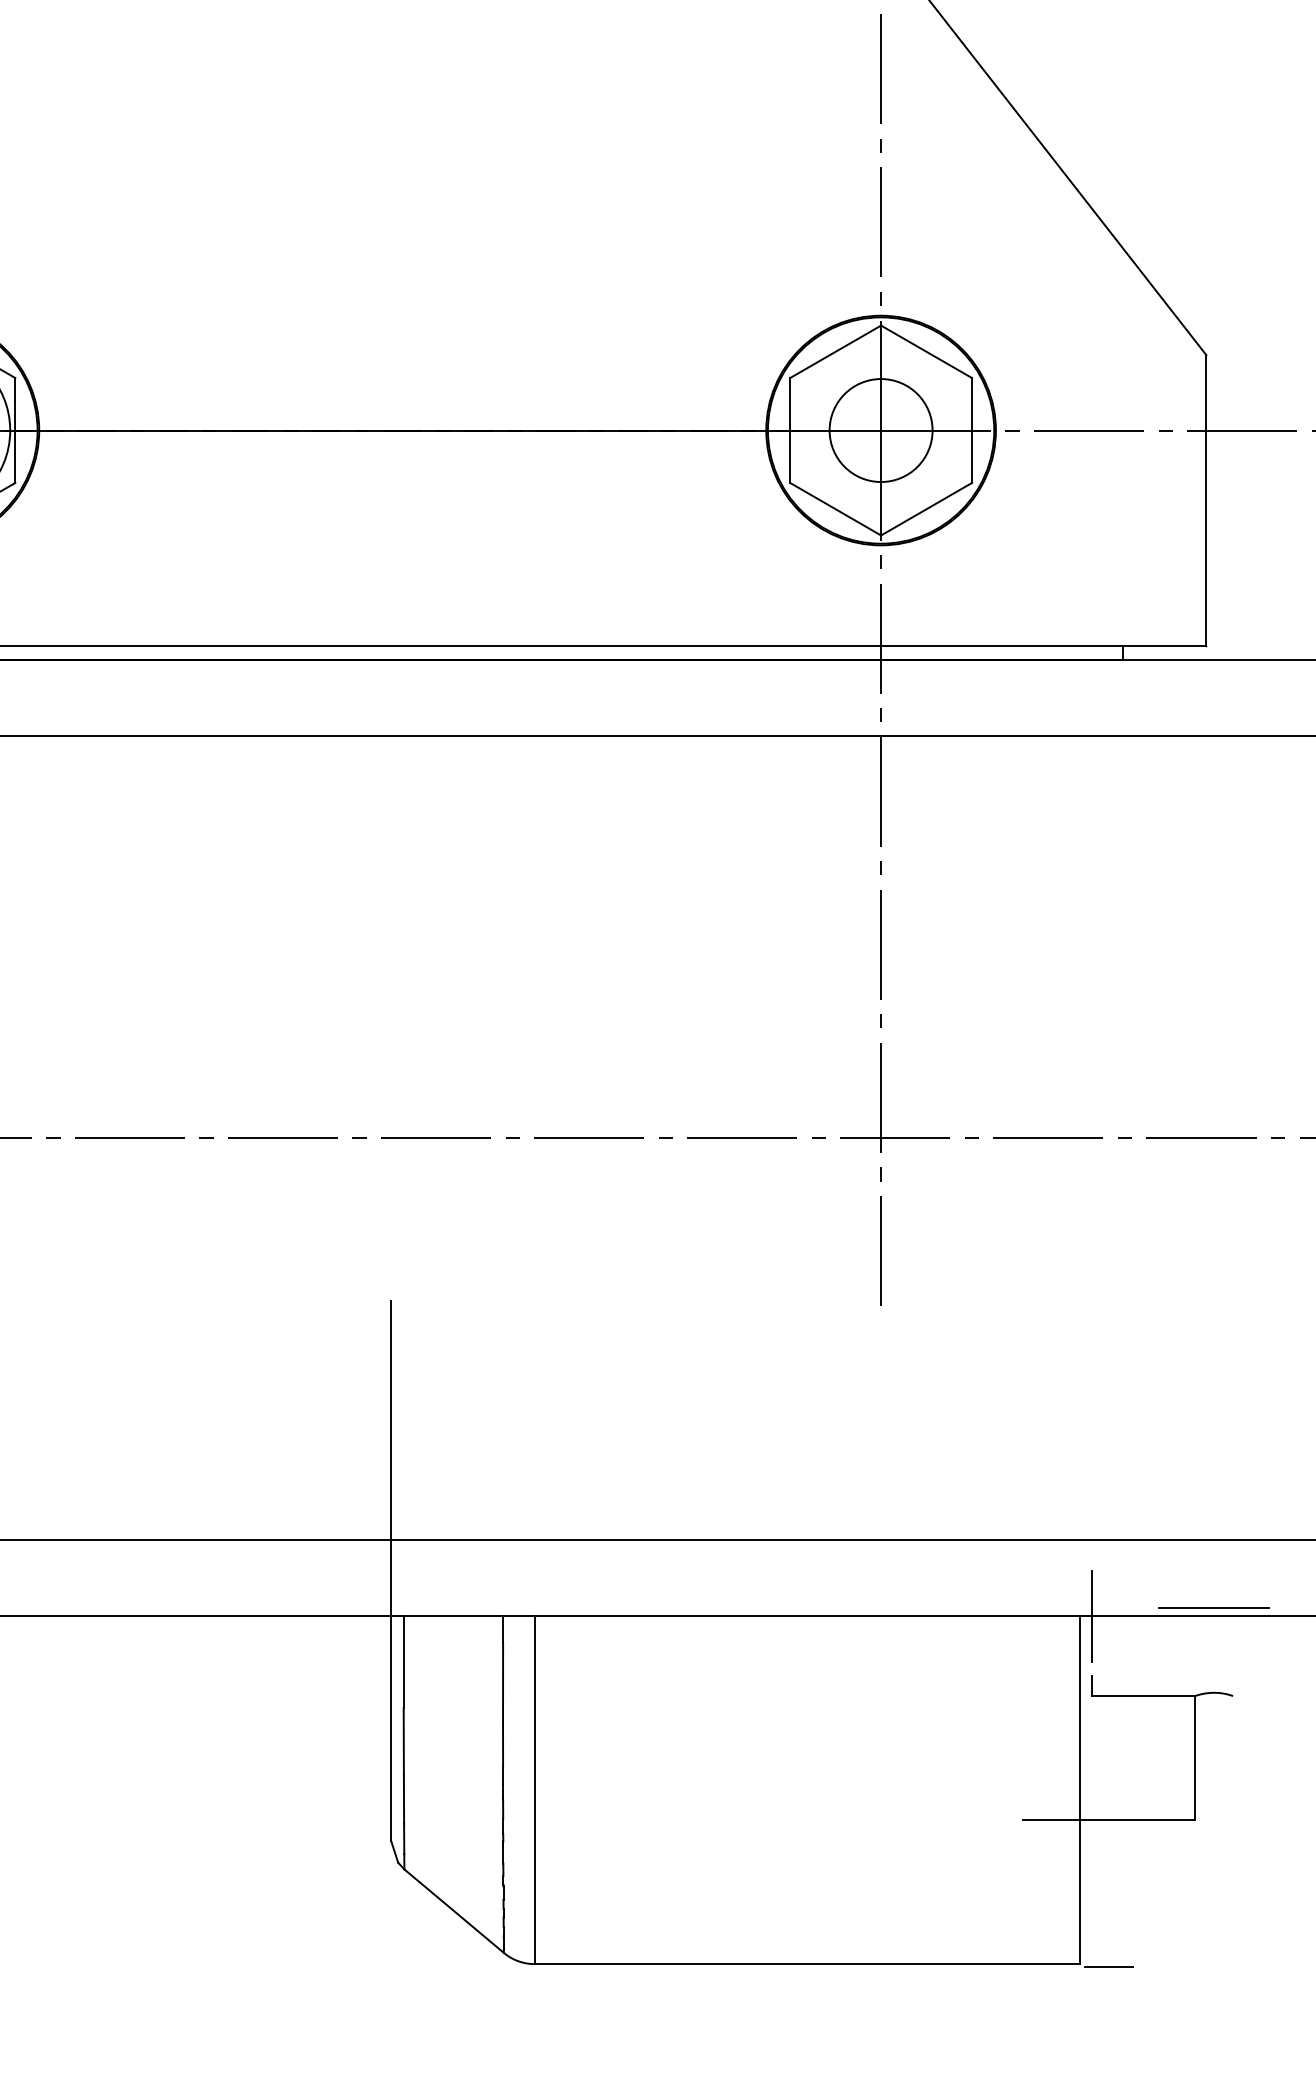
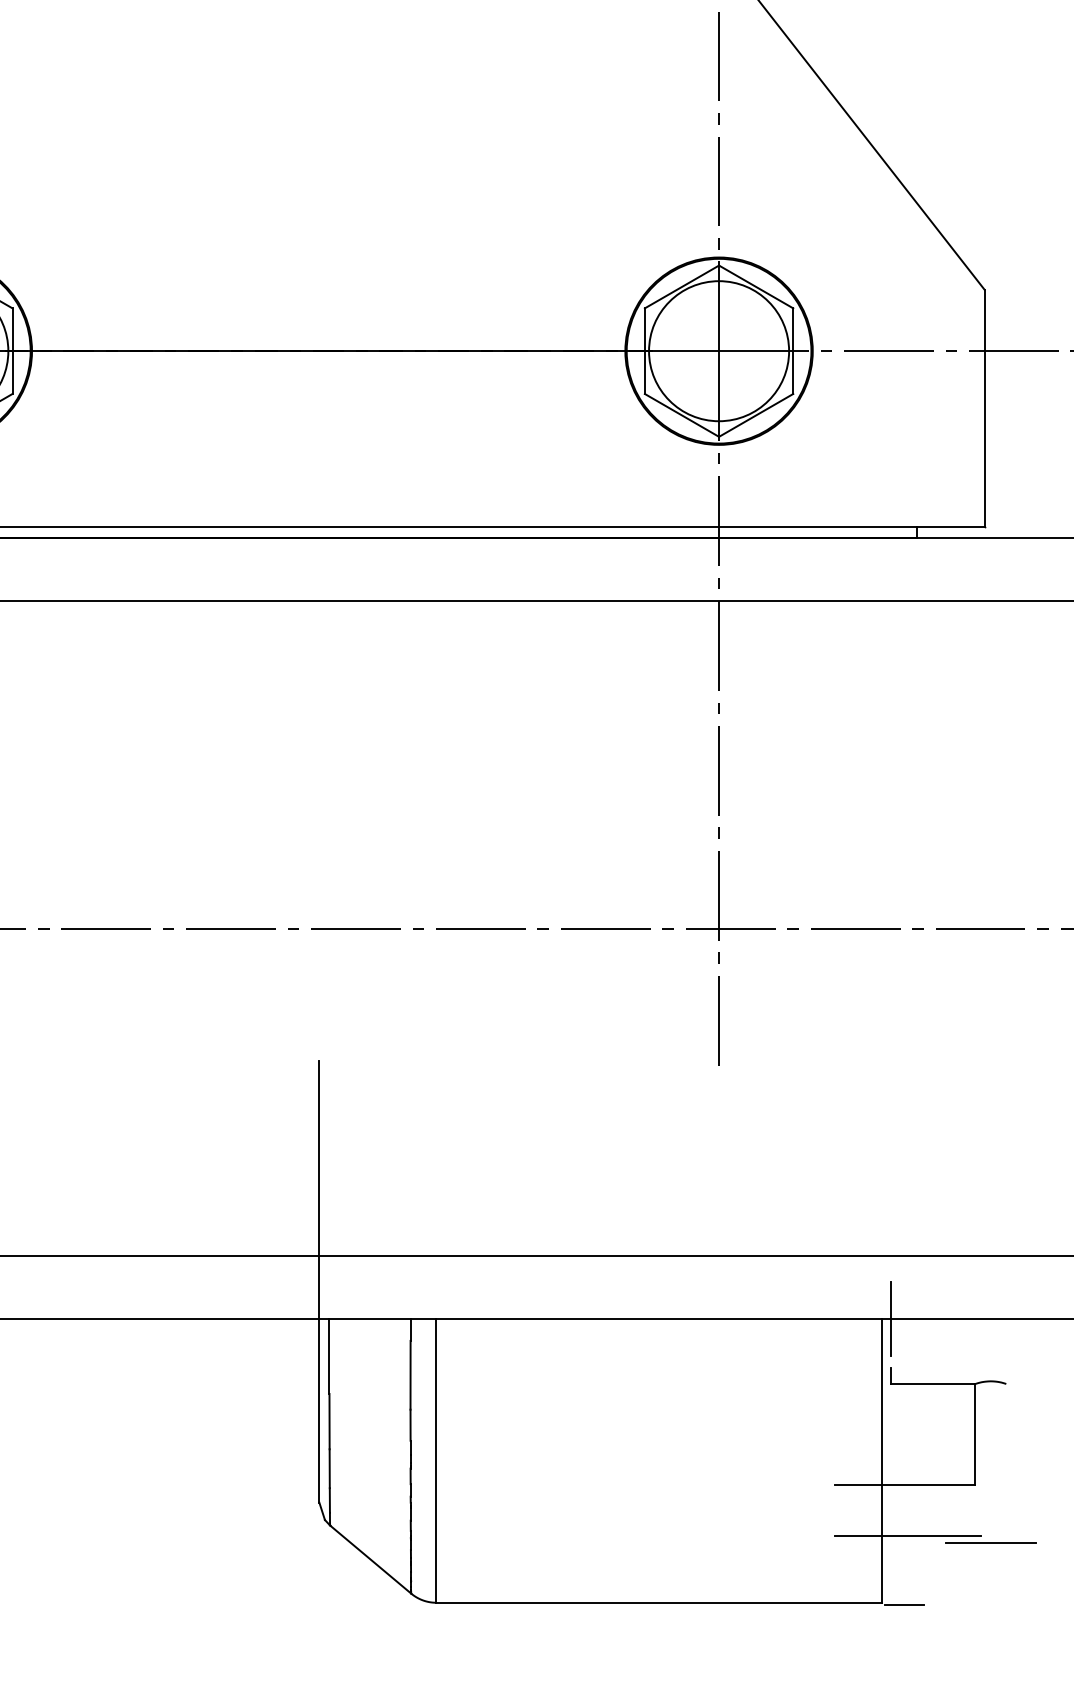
circle: (880, 430) -> (718, 351), size x1.67
line: (1213, 1607) -> (990, 1542), moved
line: (1111, 1881) -> (907, 1535), added

